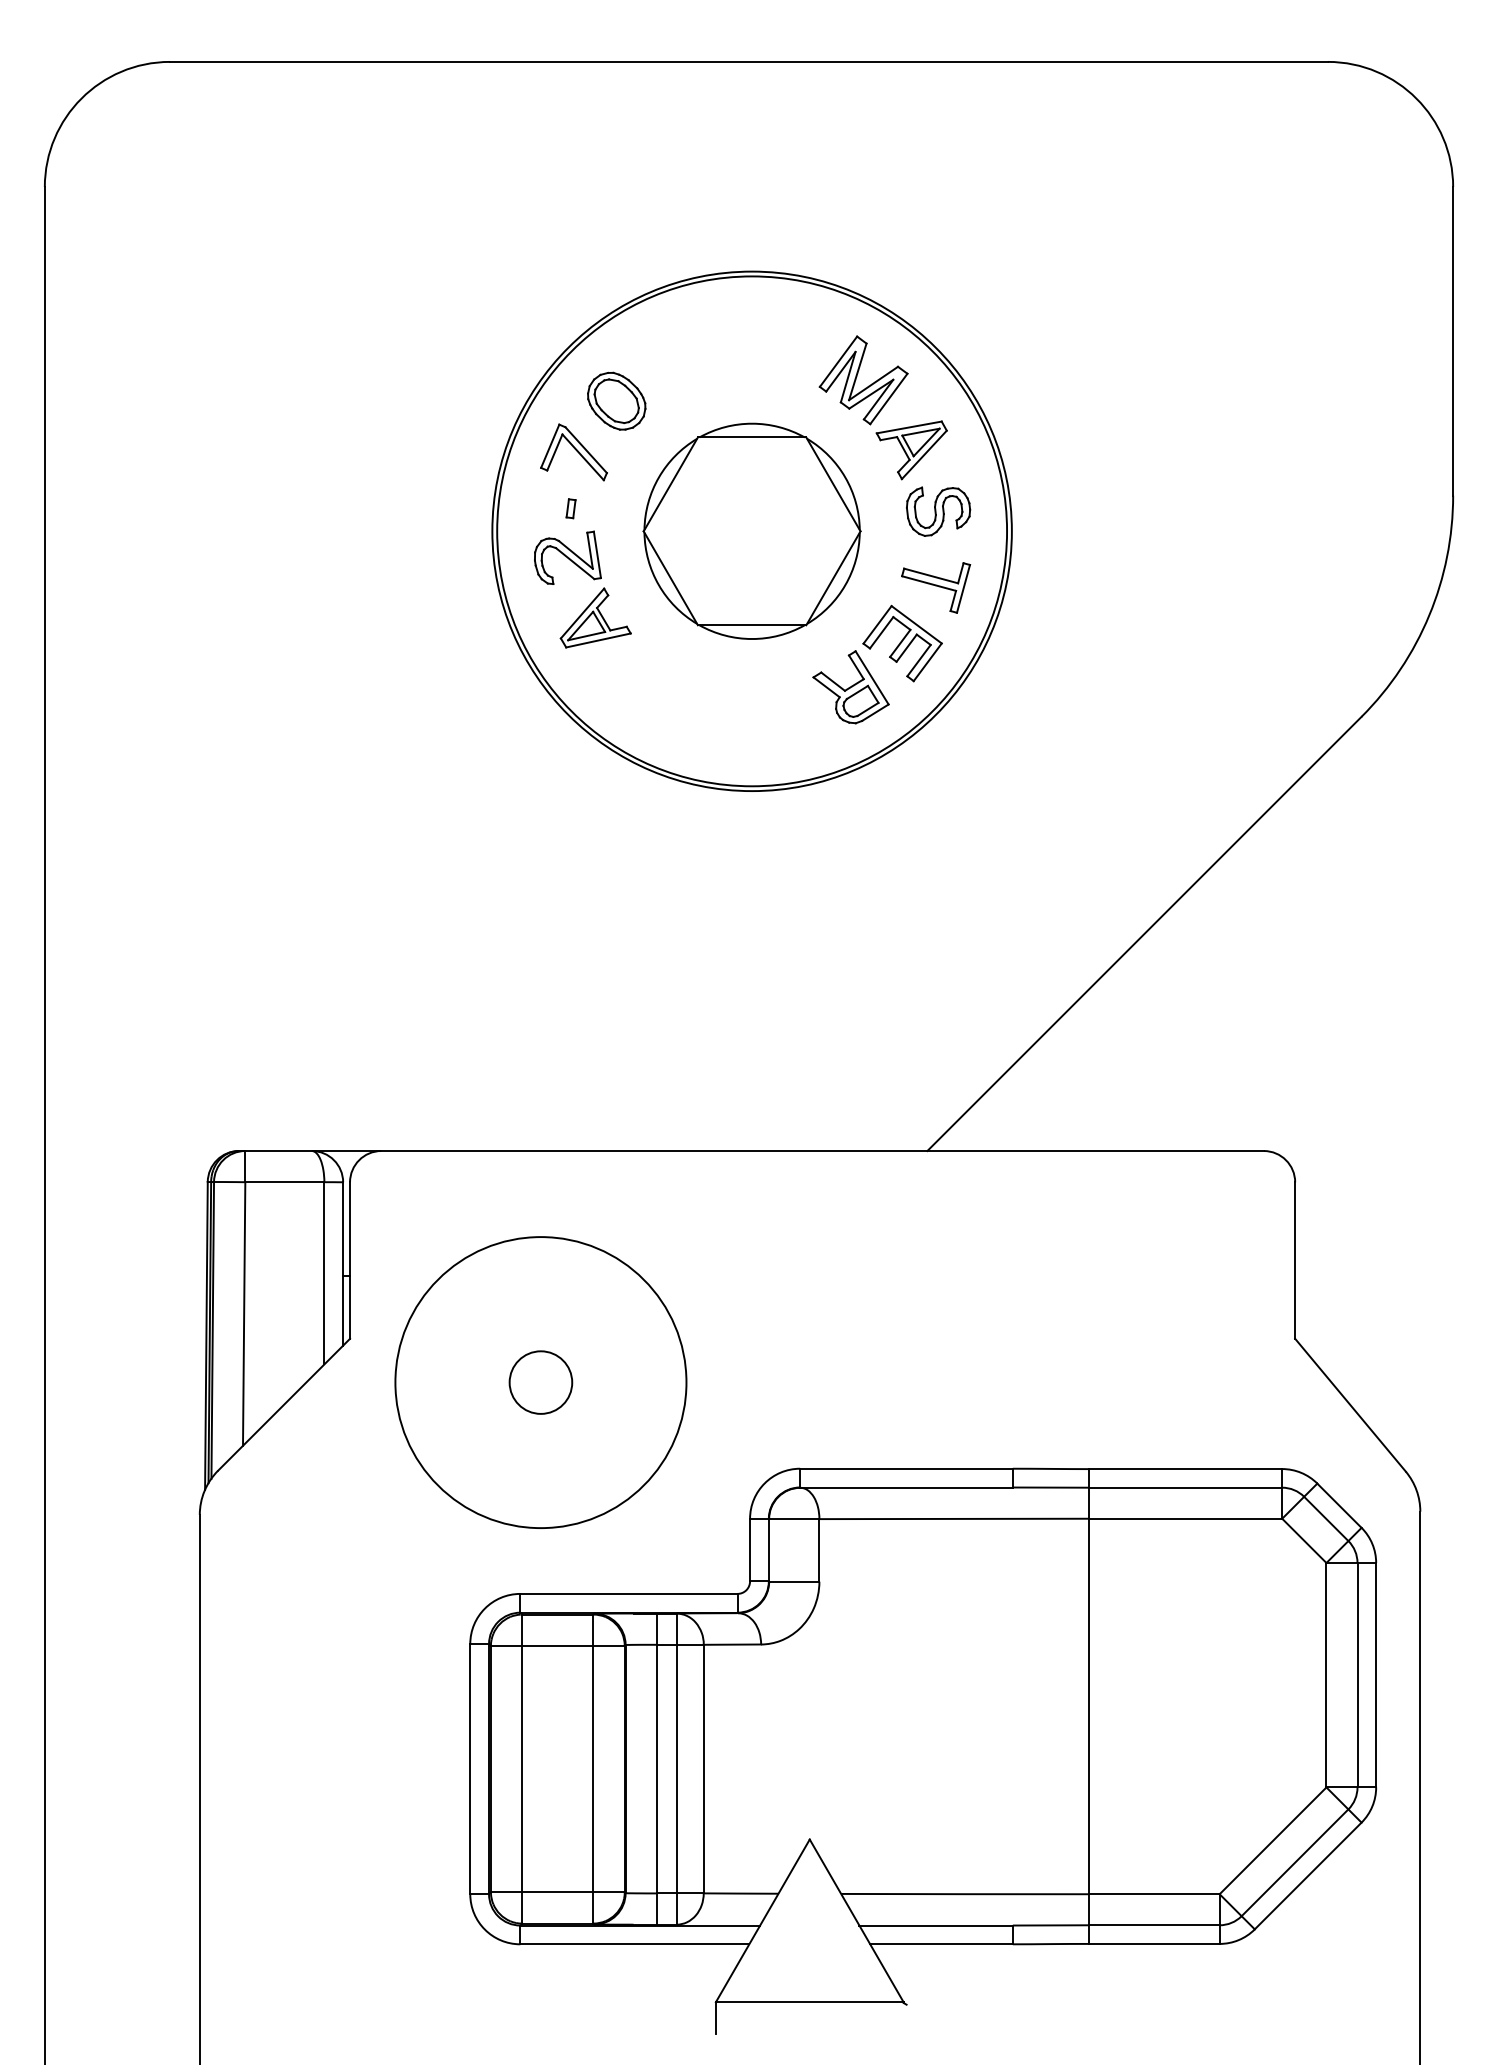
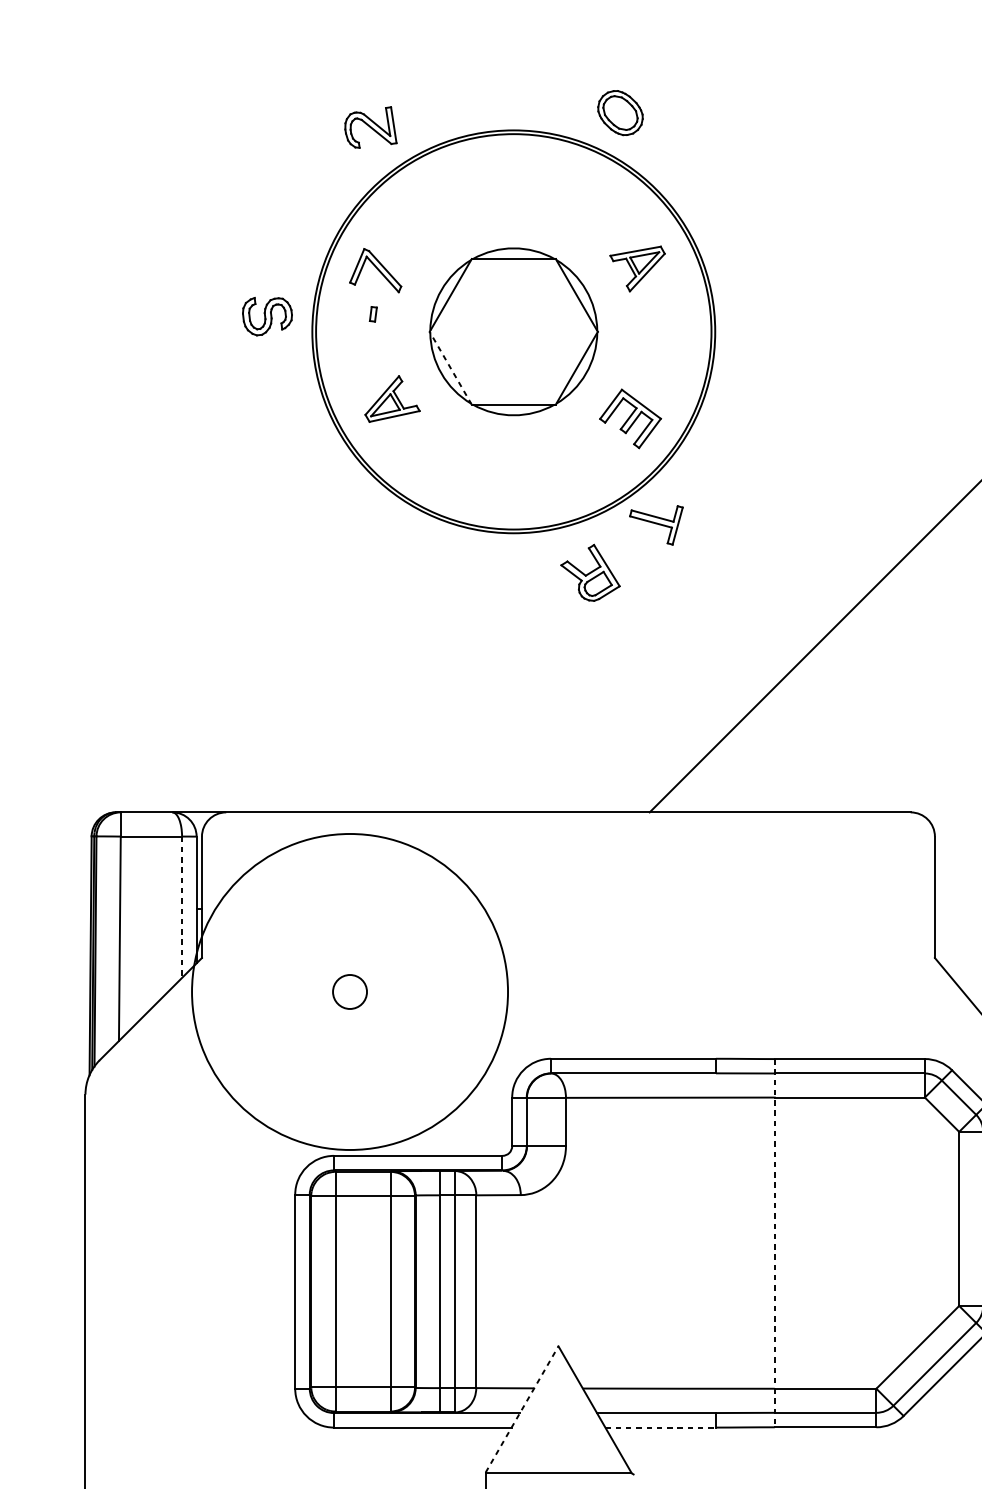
part: (856, 380) -> (594, 214), removed
part: (616, 400) -> (620, 112), moved
part: (938, 511) -> (267, 316), moved
part: (567, 557) -> (370, 127), moved
line: (670, 577) -> (450, 367), solid -> dashed
part: (936, 587) -> (656, 525), moved
part: (850, 687) -> (590, 573), moved
line: (324, 1273) -> (182, 907), solid -> dashed
circle: (540, 1382) -> (349, 991), size x0.7
circle: (540, 1382) -> (349, 991), size x1.4
line: (1088, 1707) -> (774, 1243), solid -> dashed
line: (762, 1920) -> (521, 1409), solid -> dashed
line: (942, 1944) -> (661, 1427), solid -> dashed

